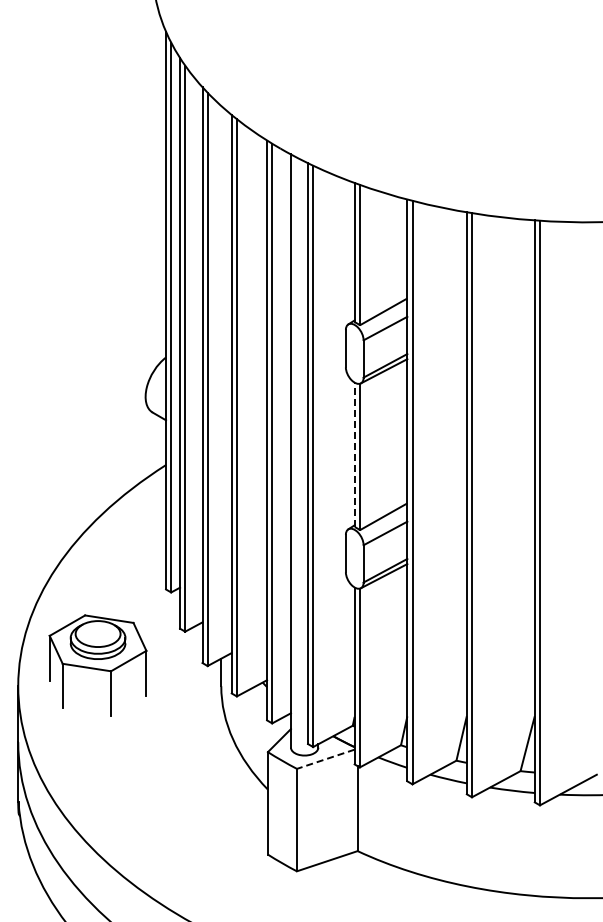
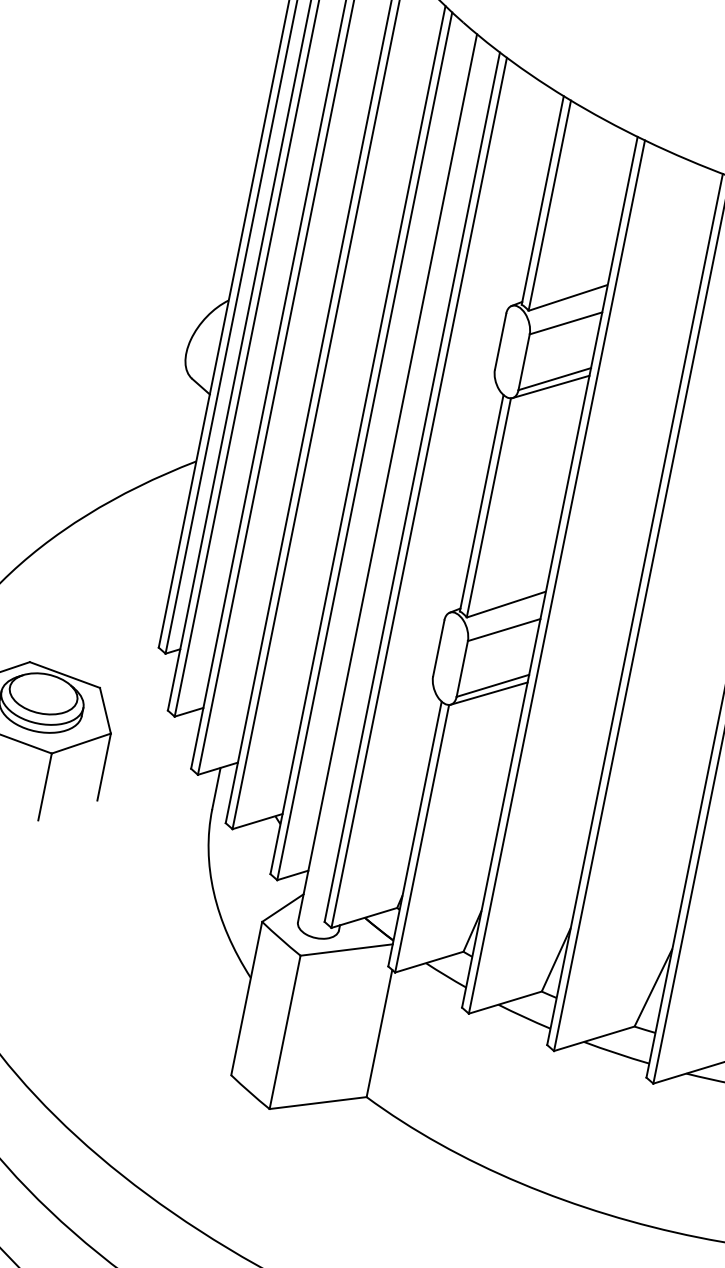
line: (354, 454) -> (481, 502), dashed -> solid
line: (325, 759) -> (346, 950), dashed -> solid

